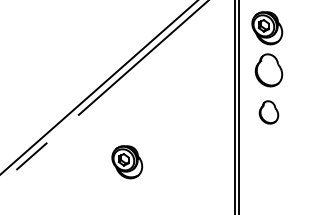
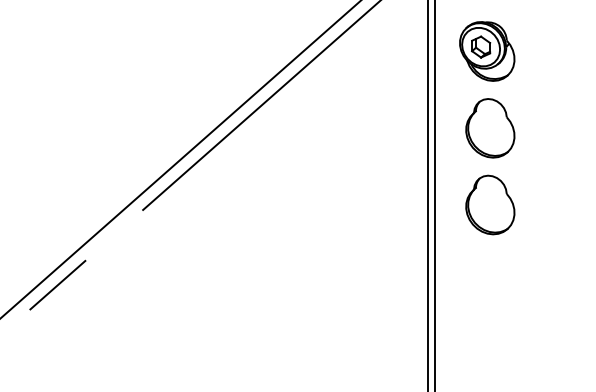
part: (268, 112) -> (489, 205), size x1.43
part: (127, 162) -> (232, 296), removed

